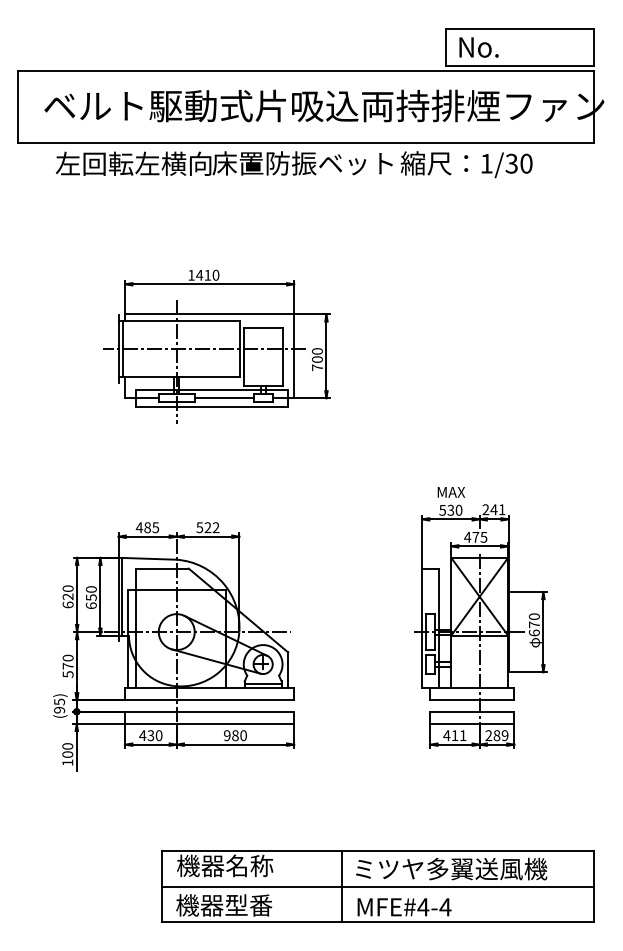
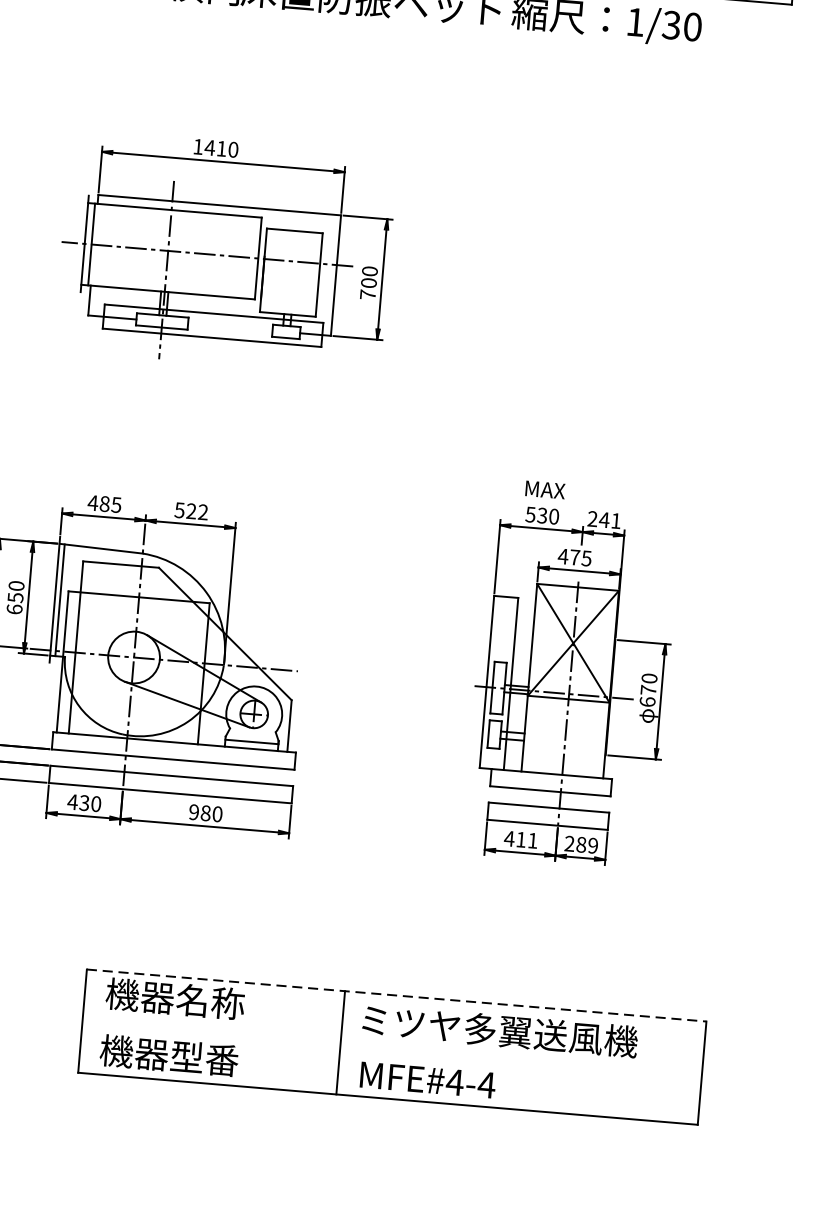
line: (223, 398) -> (229, 327), removed
line: (377, 850) -> (396, 995), solid -> dashed
line: (377, 886) -> (391, 1047), removed

